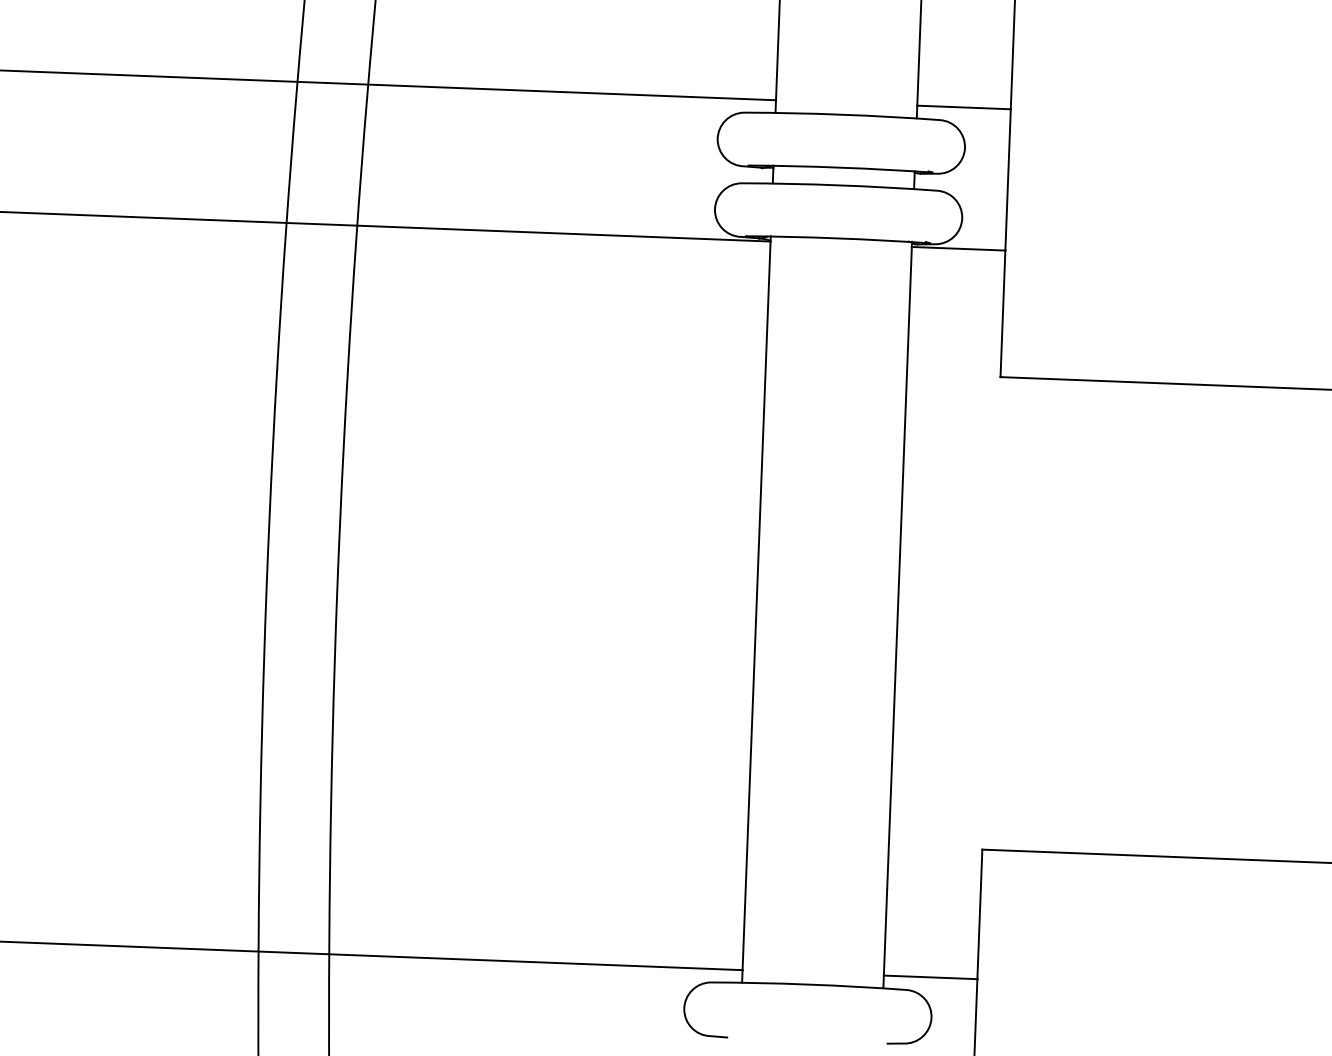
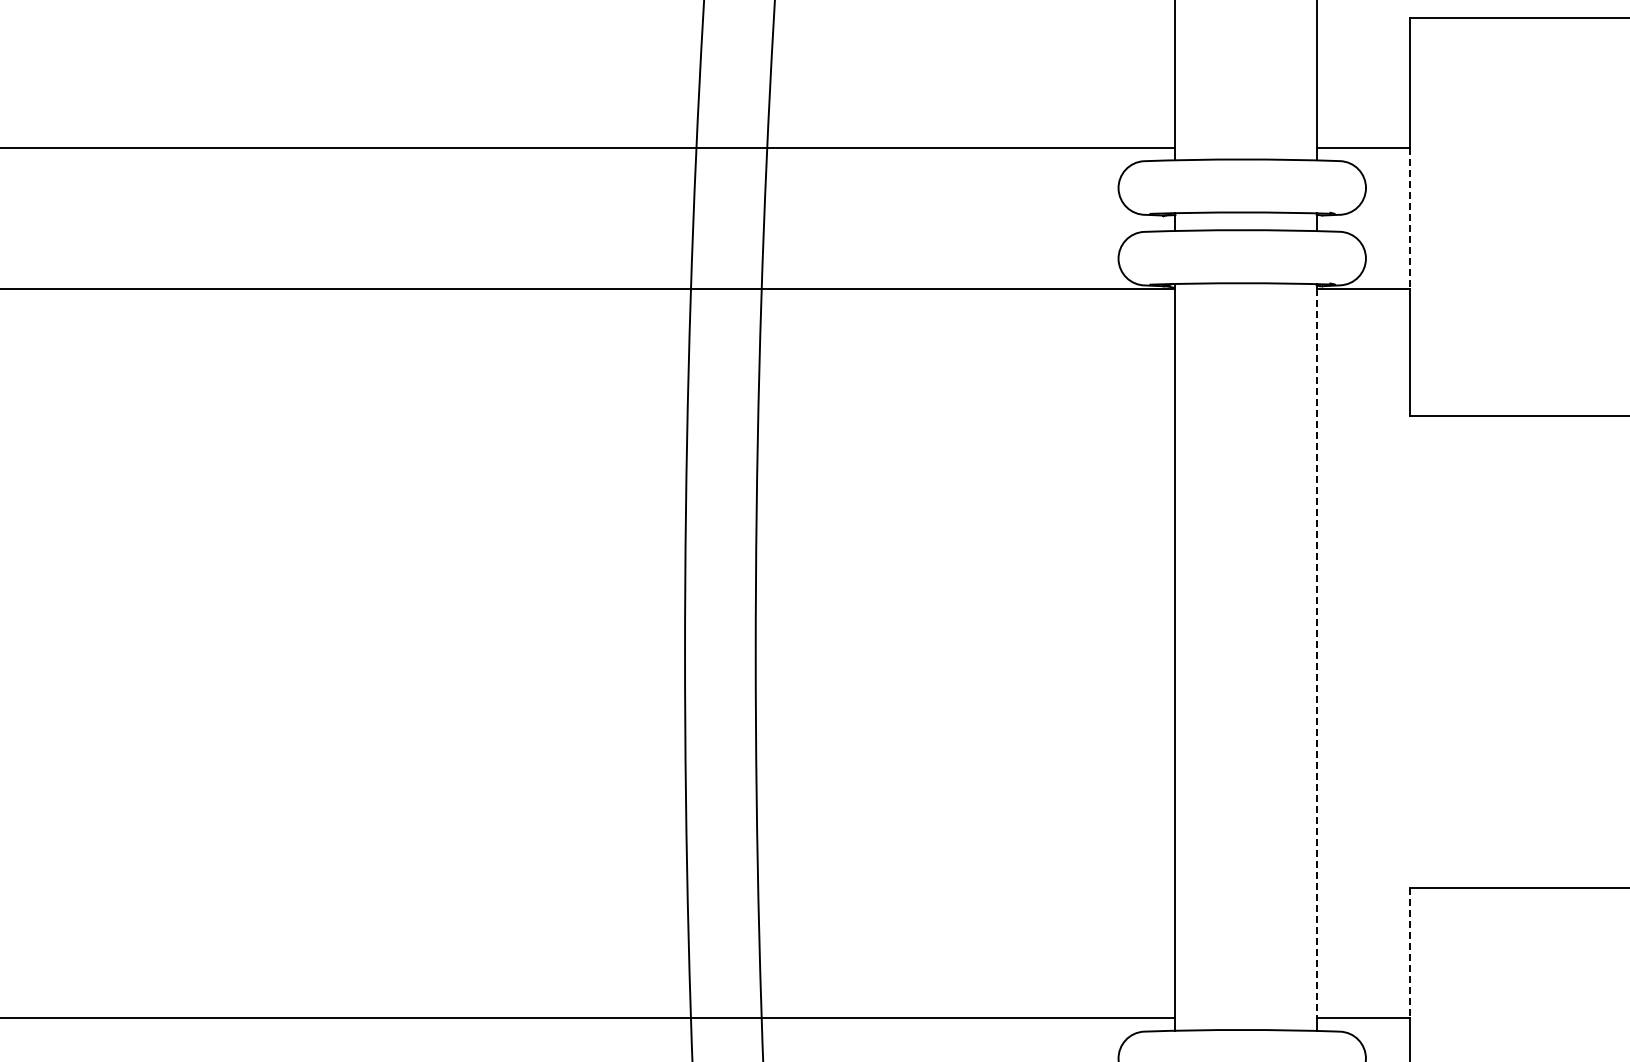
line: (1008, 180) -> (1410, 218), solid -> dashed
line: (897, 611) -> (1316, 653), solid -> dashed
line: (980, 914) -> (1410, 953), solid -> dashed

